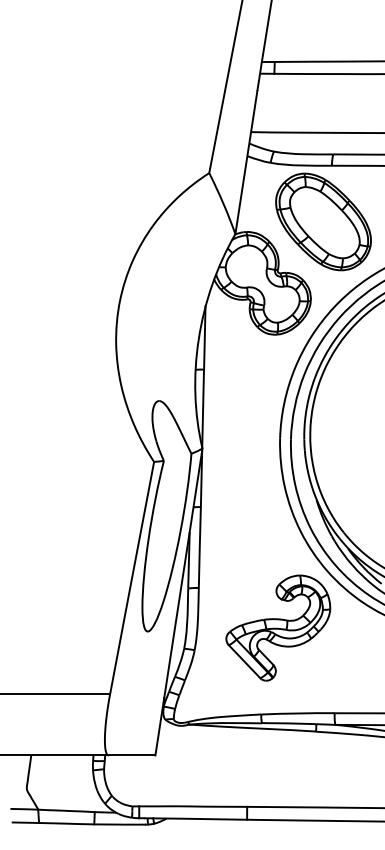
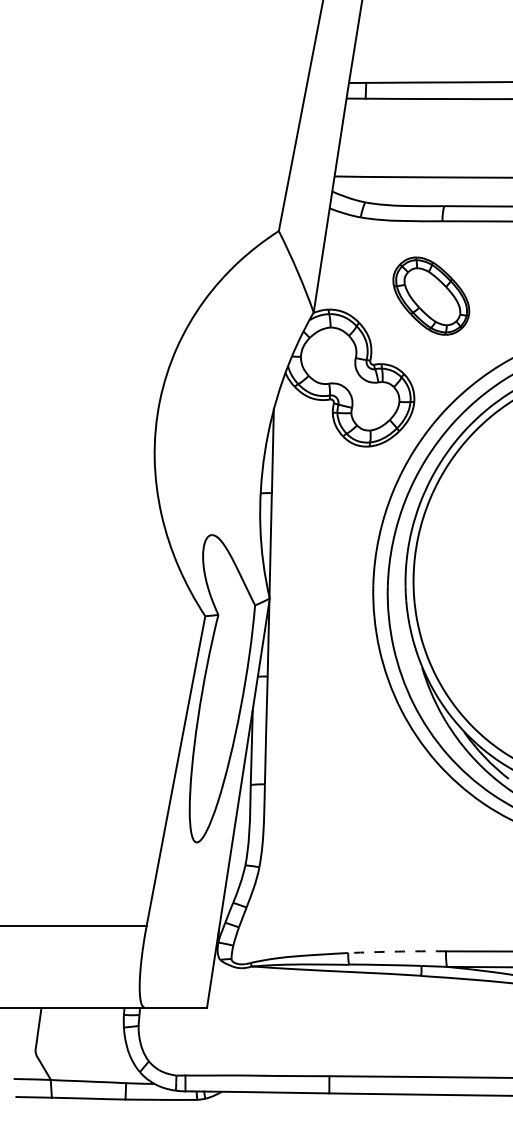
part: (323, 221) -> (431, 295), size x0.6
part: (277, 627) -> (370, 837), removed
arc: (298, 713) -> (397, 951), solid -> dashed

